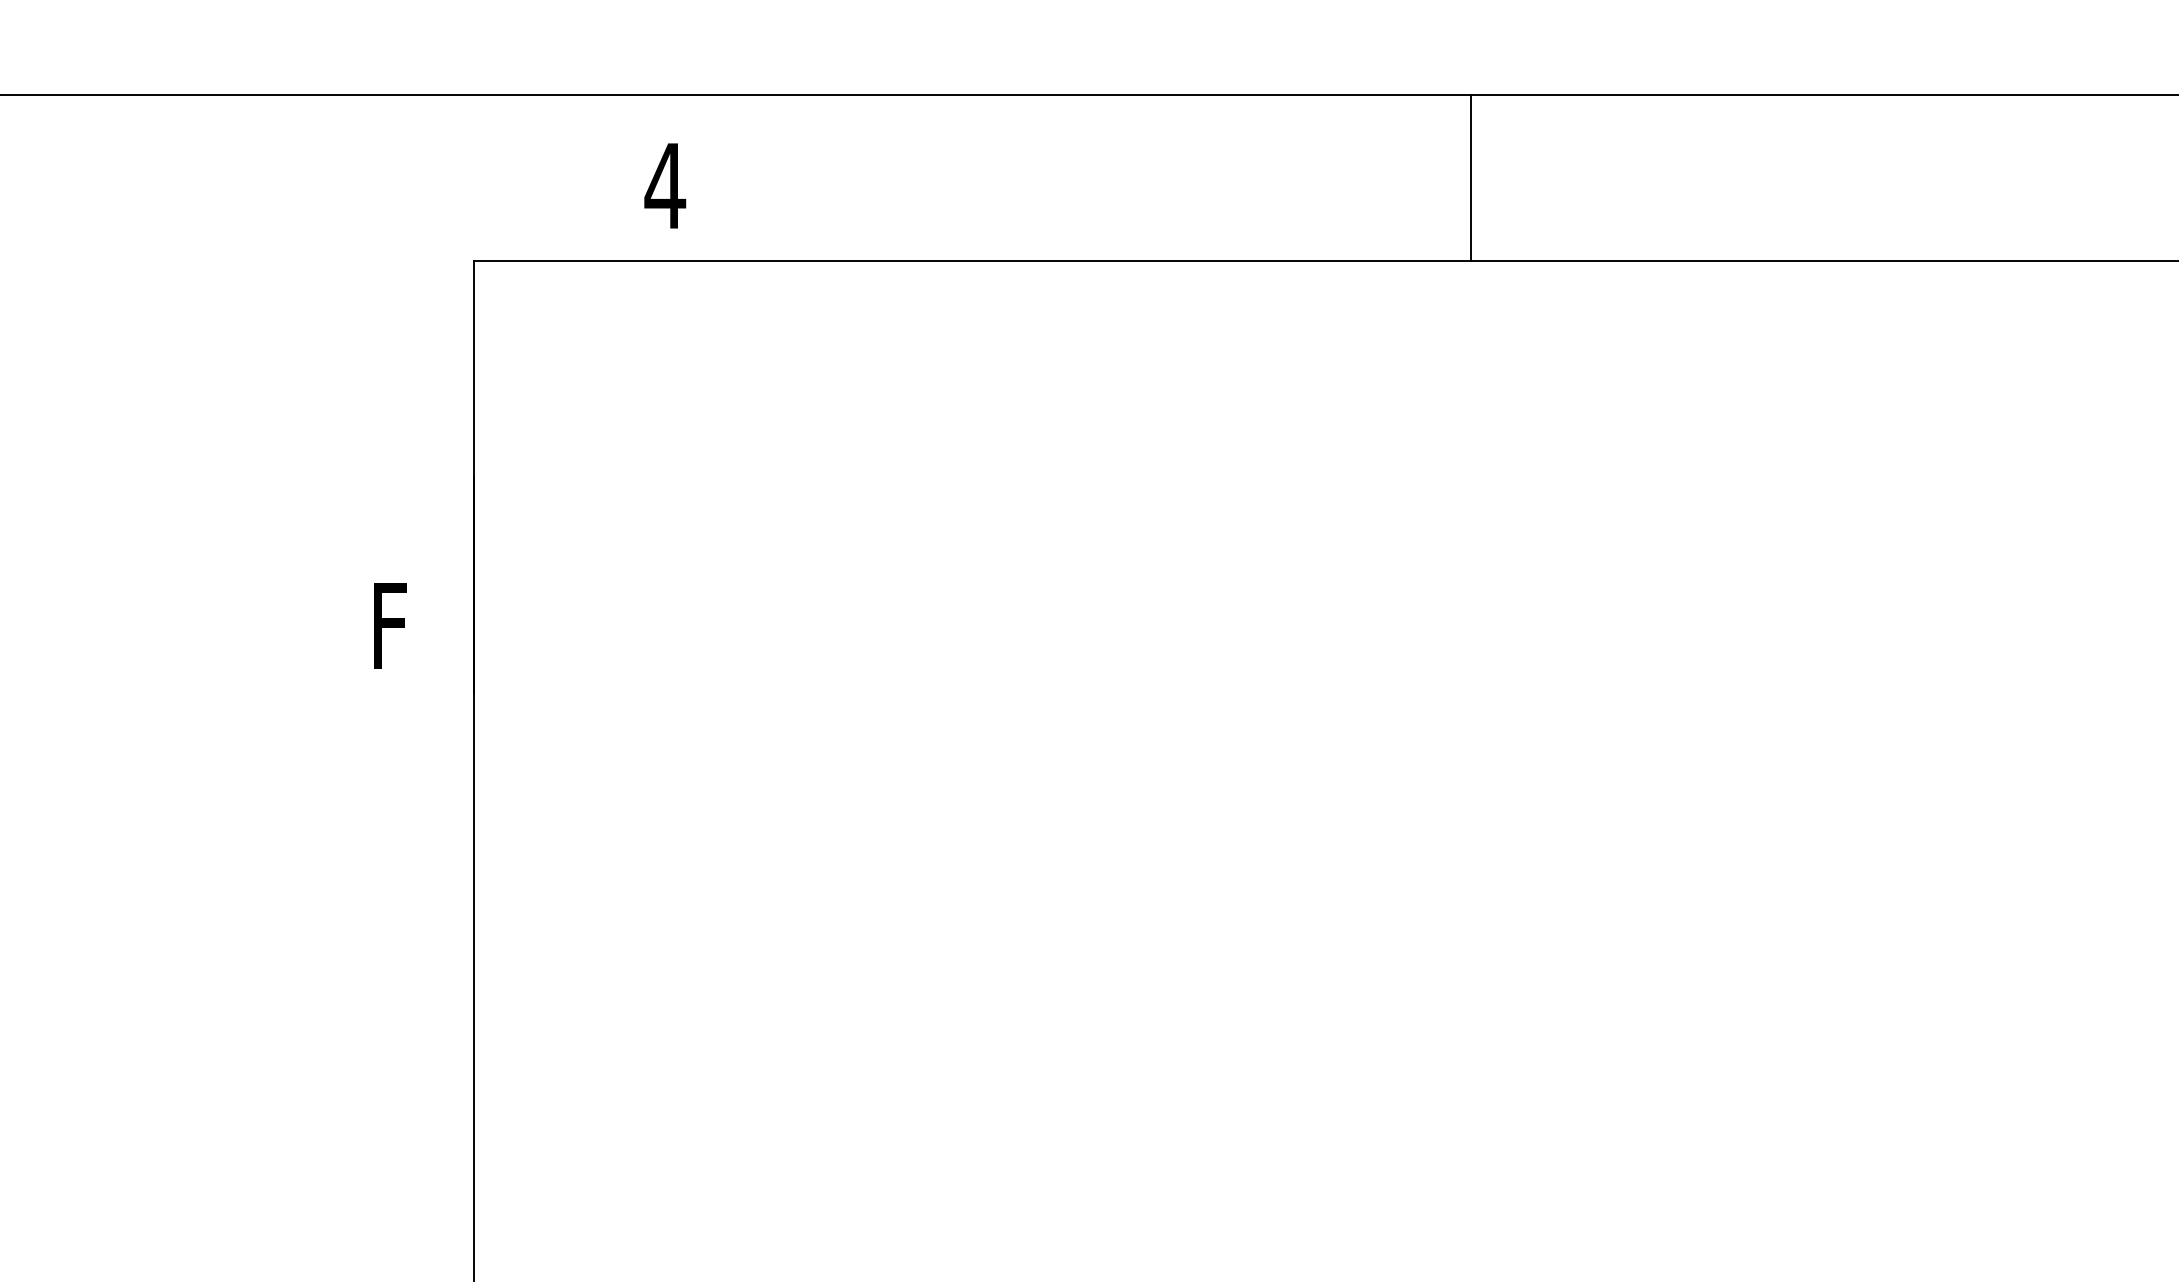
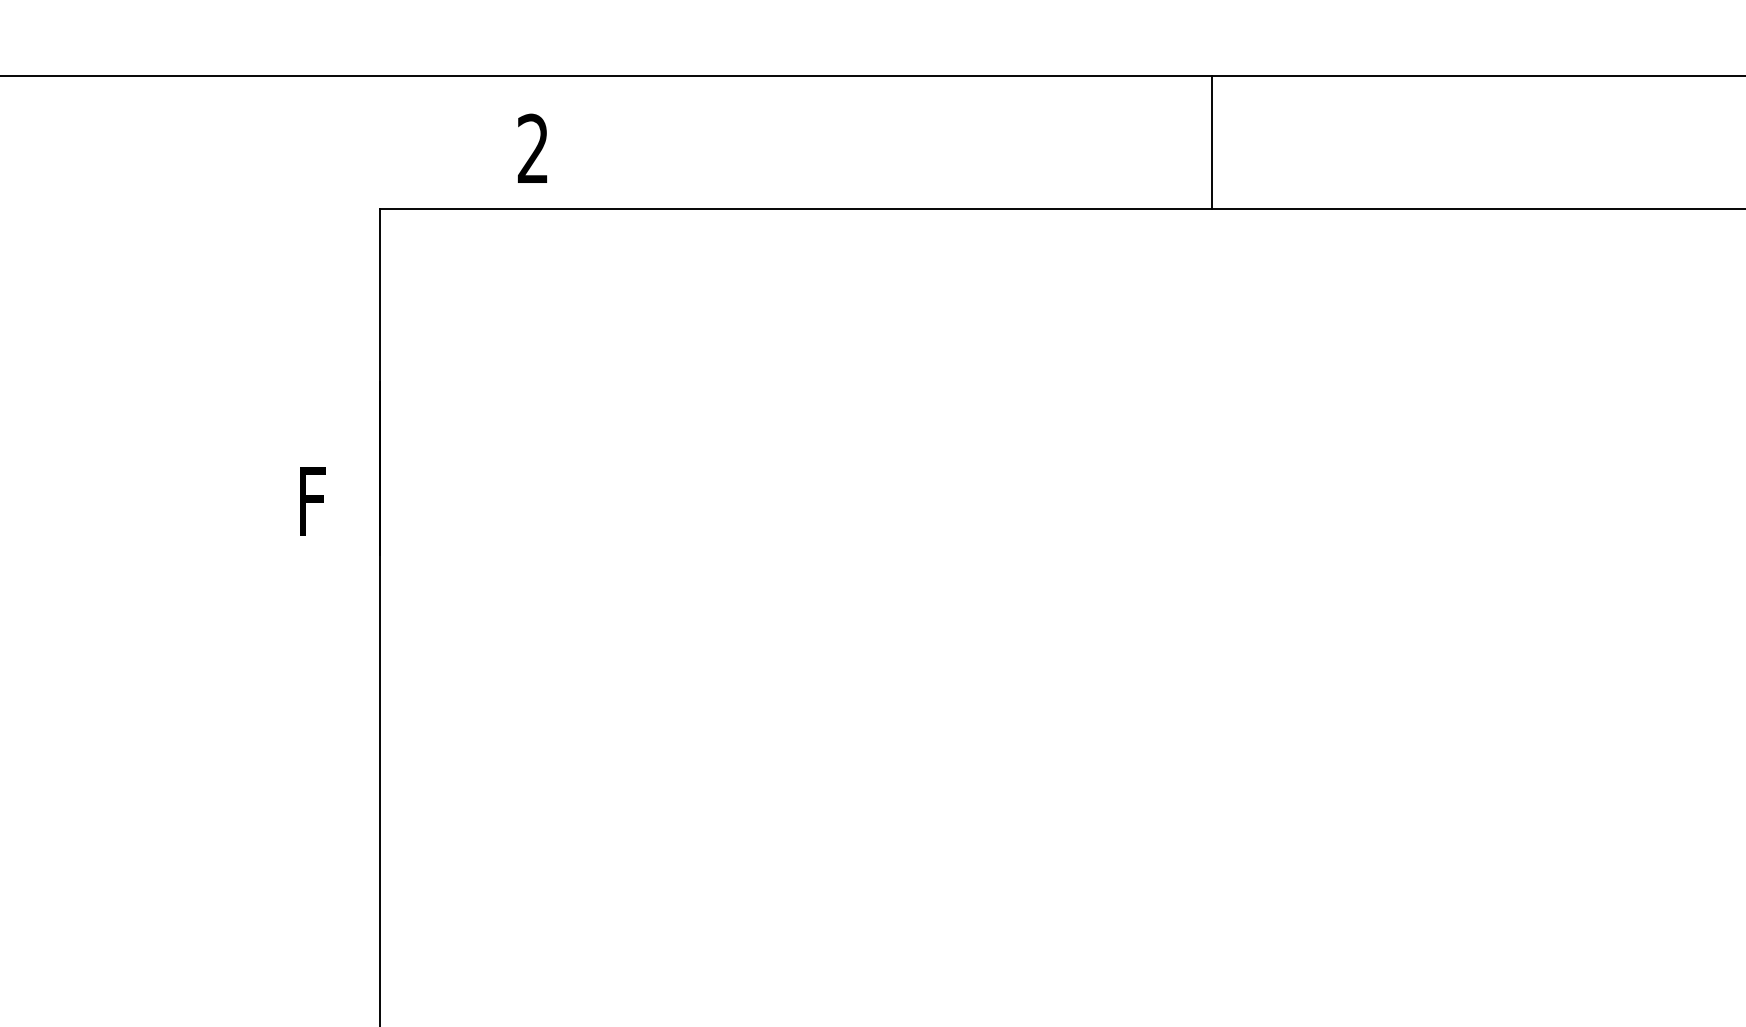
line: (1470, 177) -> (1212, 142), moved
text: (664, 184) -> (532, 147), 4 -> 2

